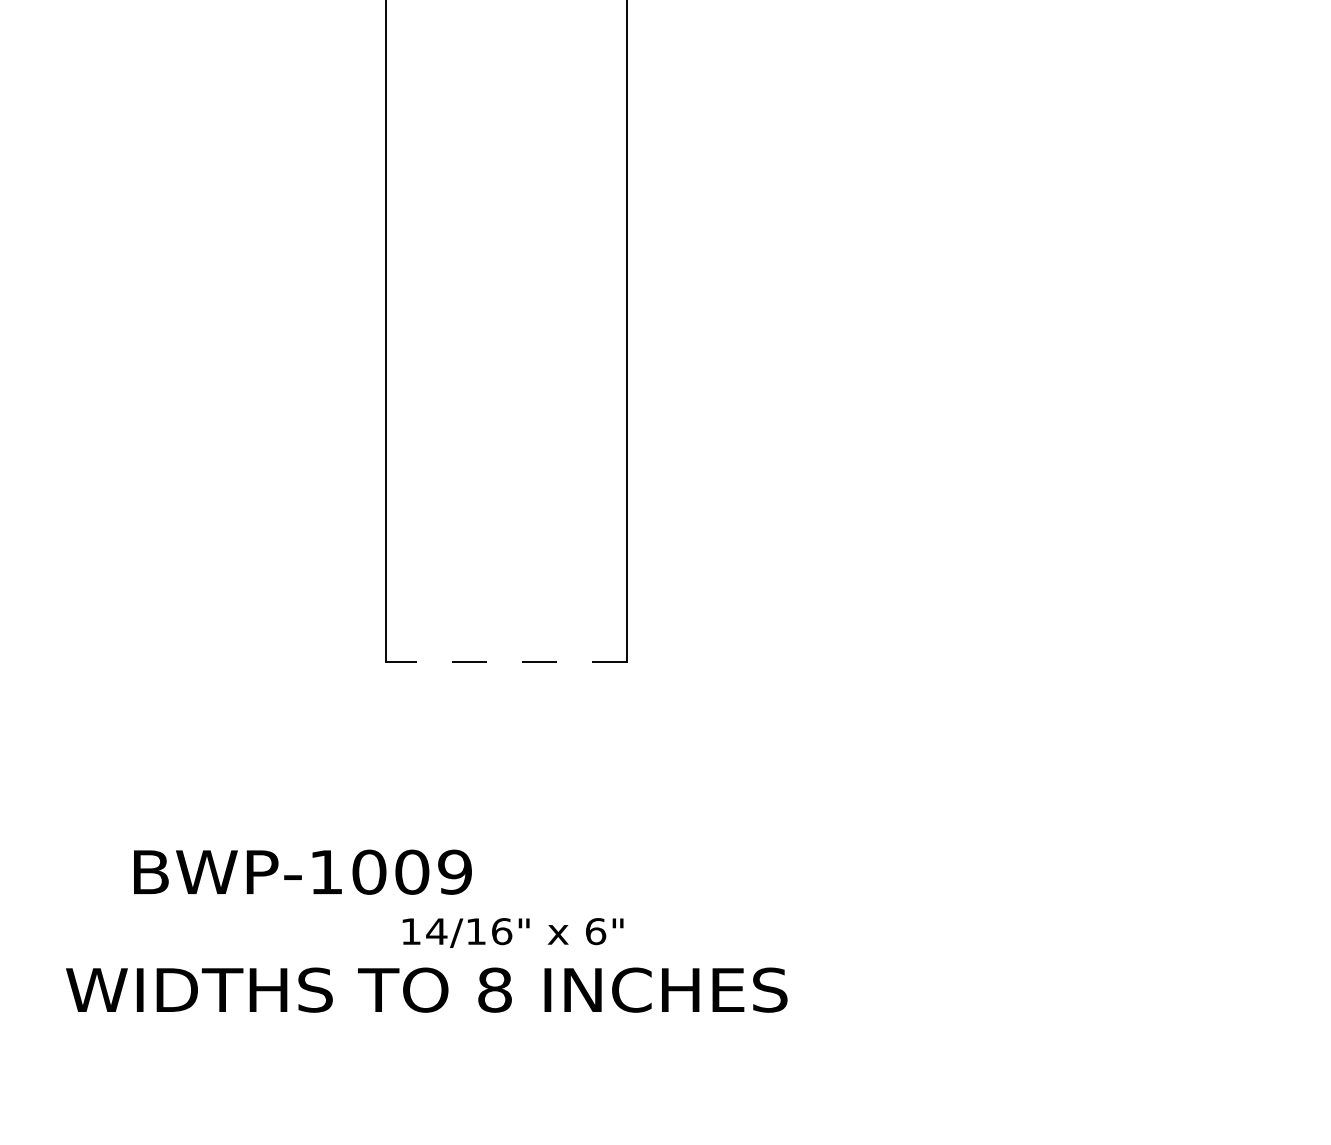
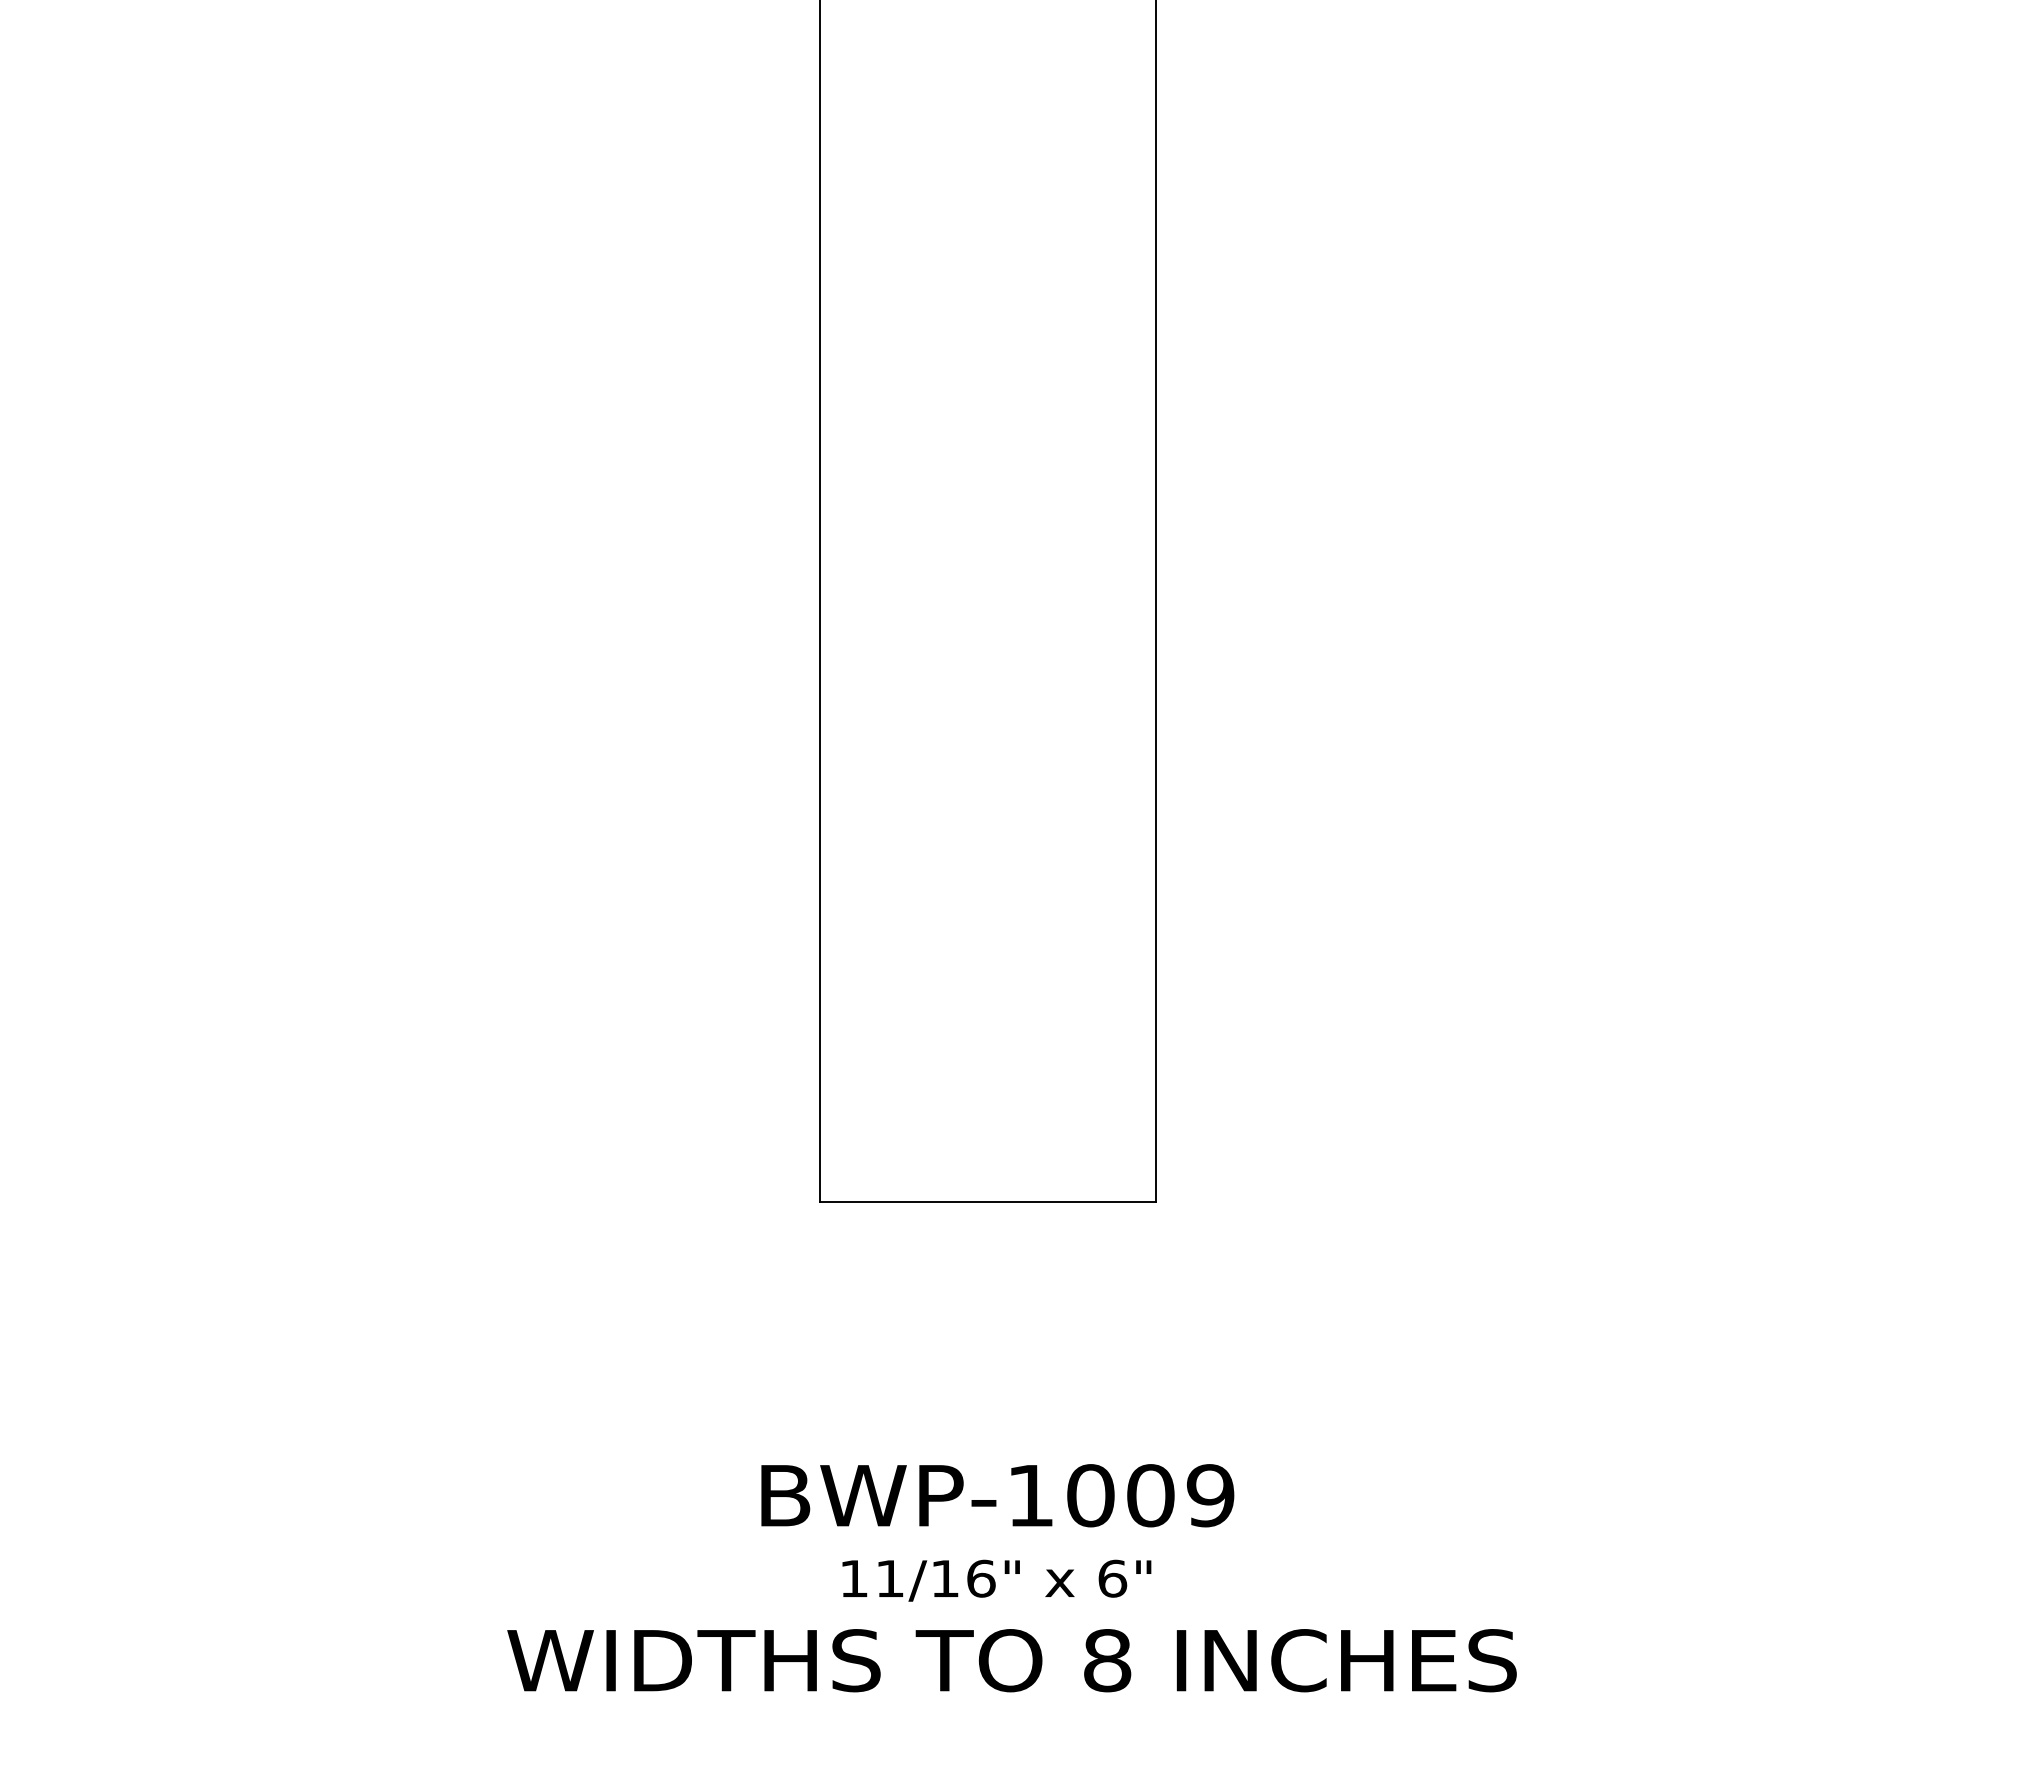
line: (506, 661) -> (987, 1201), dashed -> solid
text: (302, 872) -> (997, 1495), moved
text: (437, 931) -> (890, 1578), 14/16" -> 11/16"
text: (426, 990) -> (1011, 1660), moved

